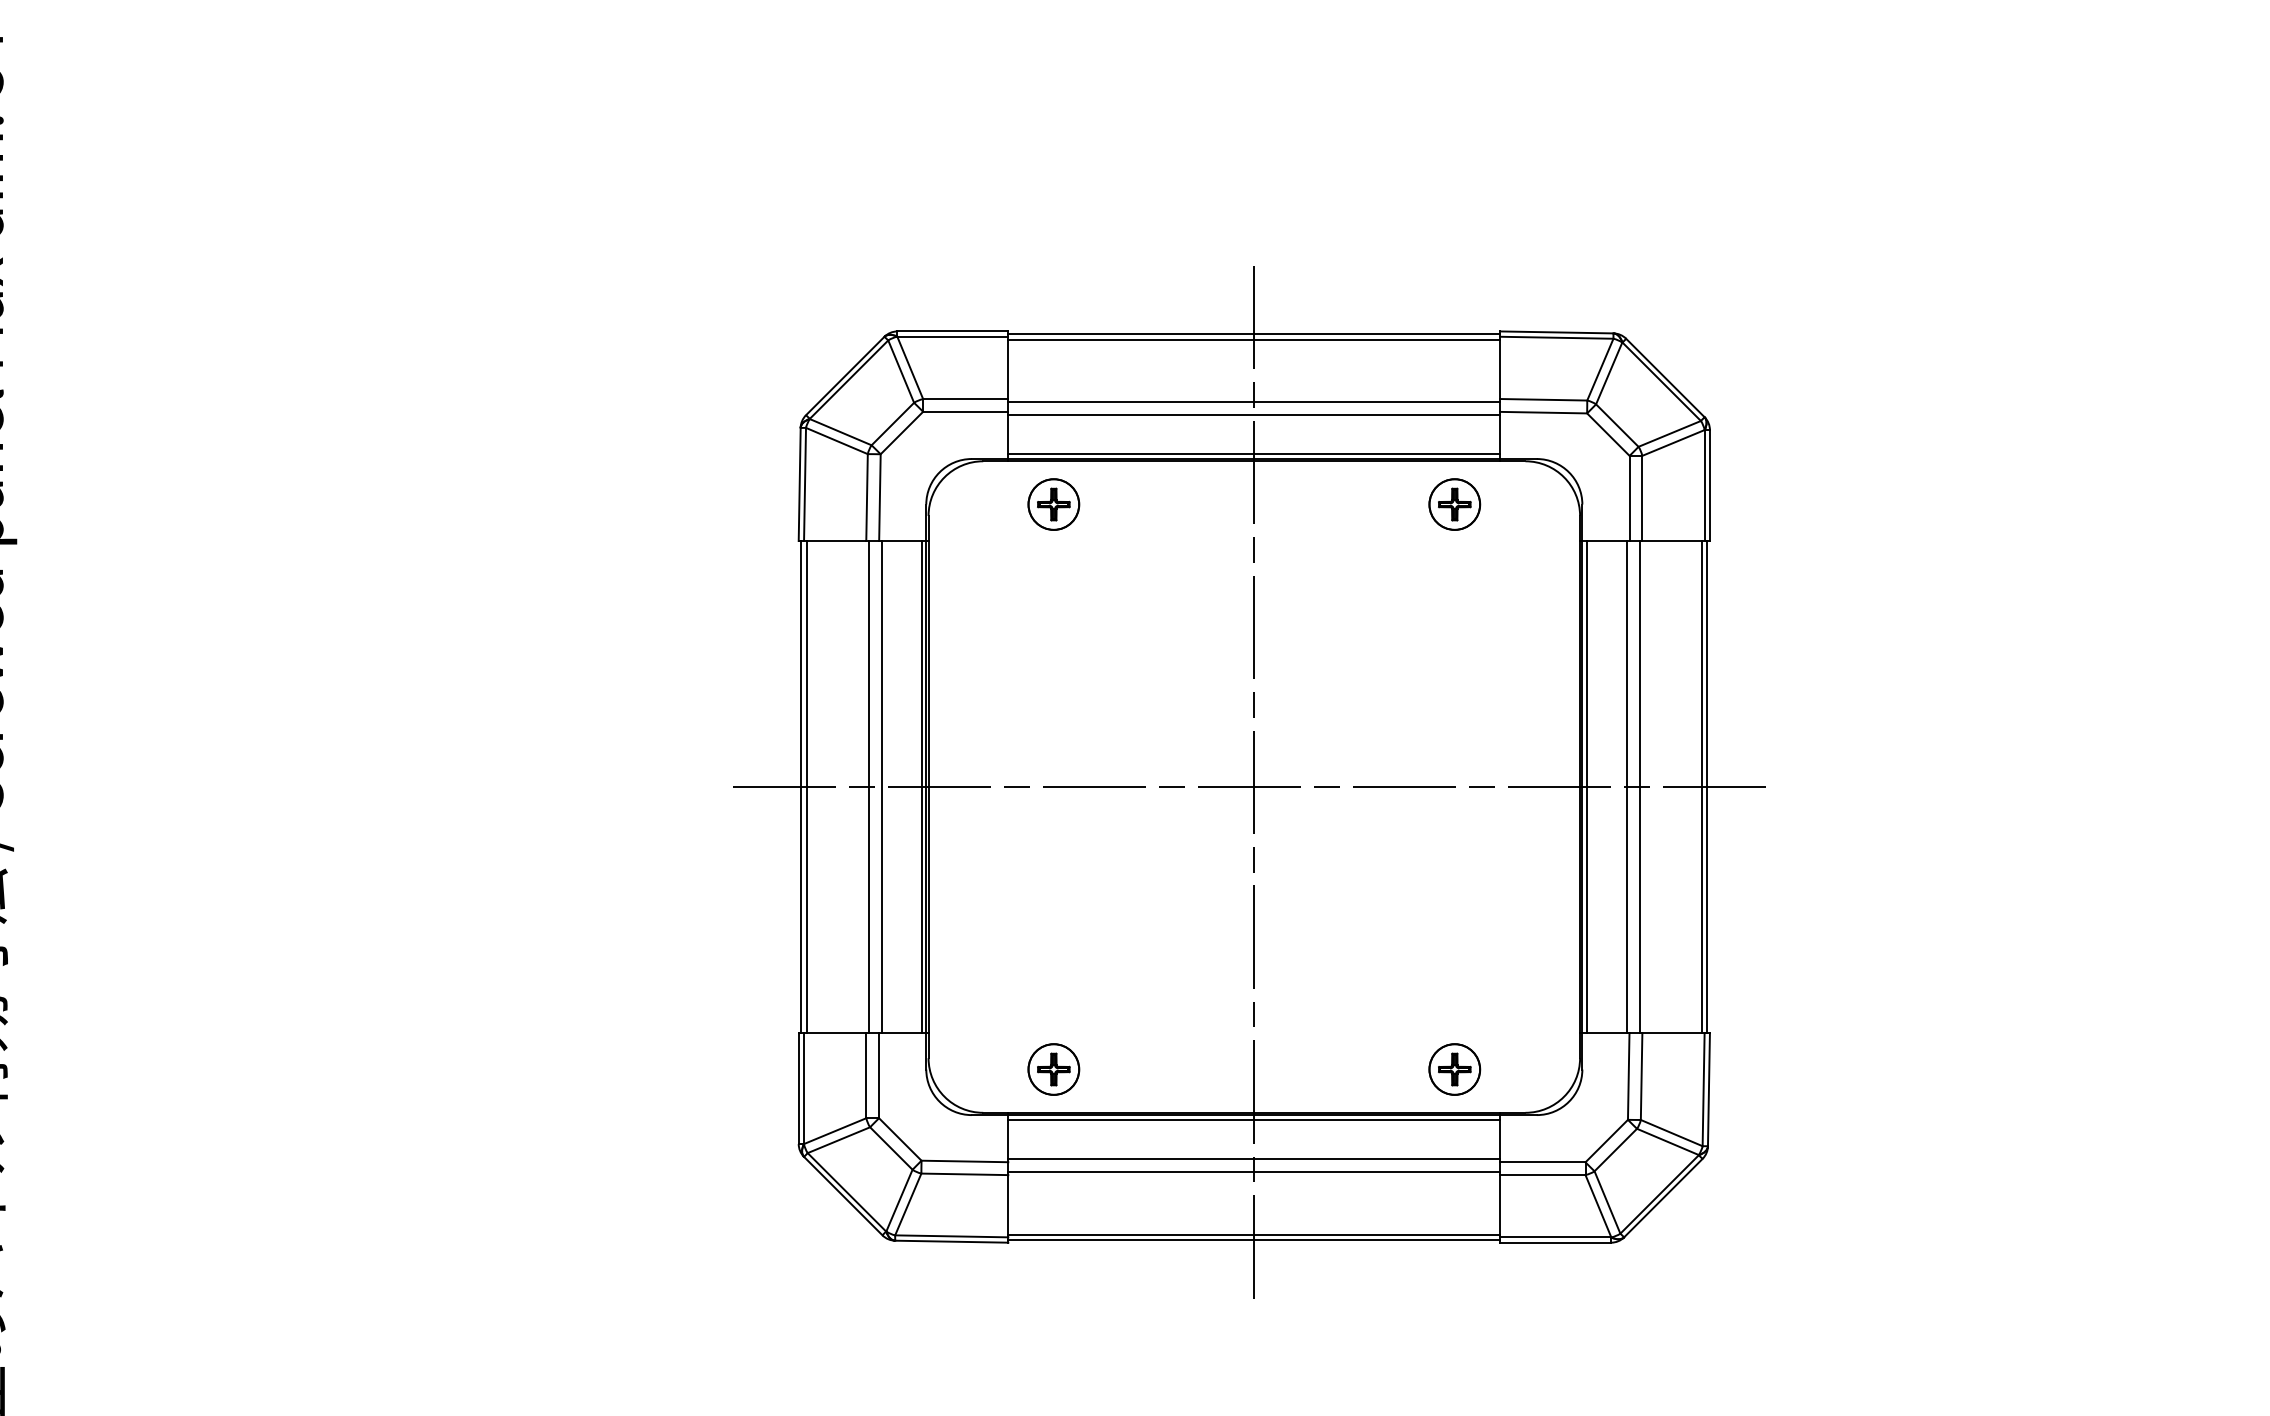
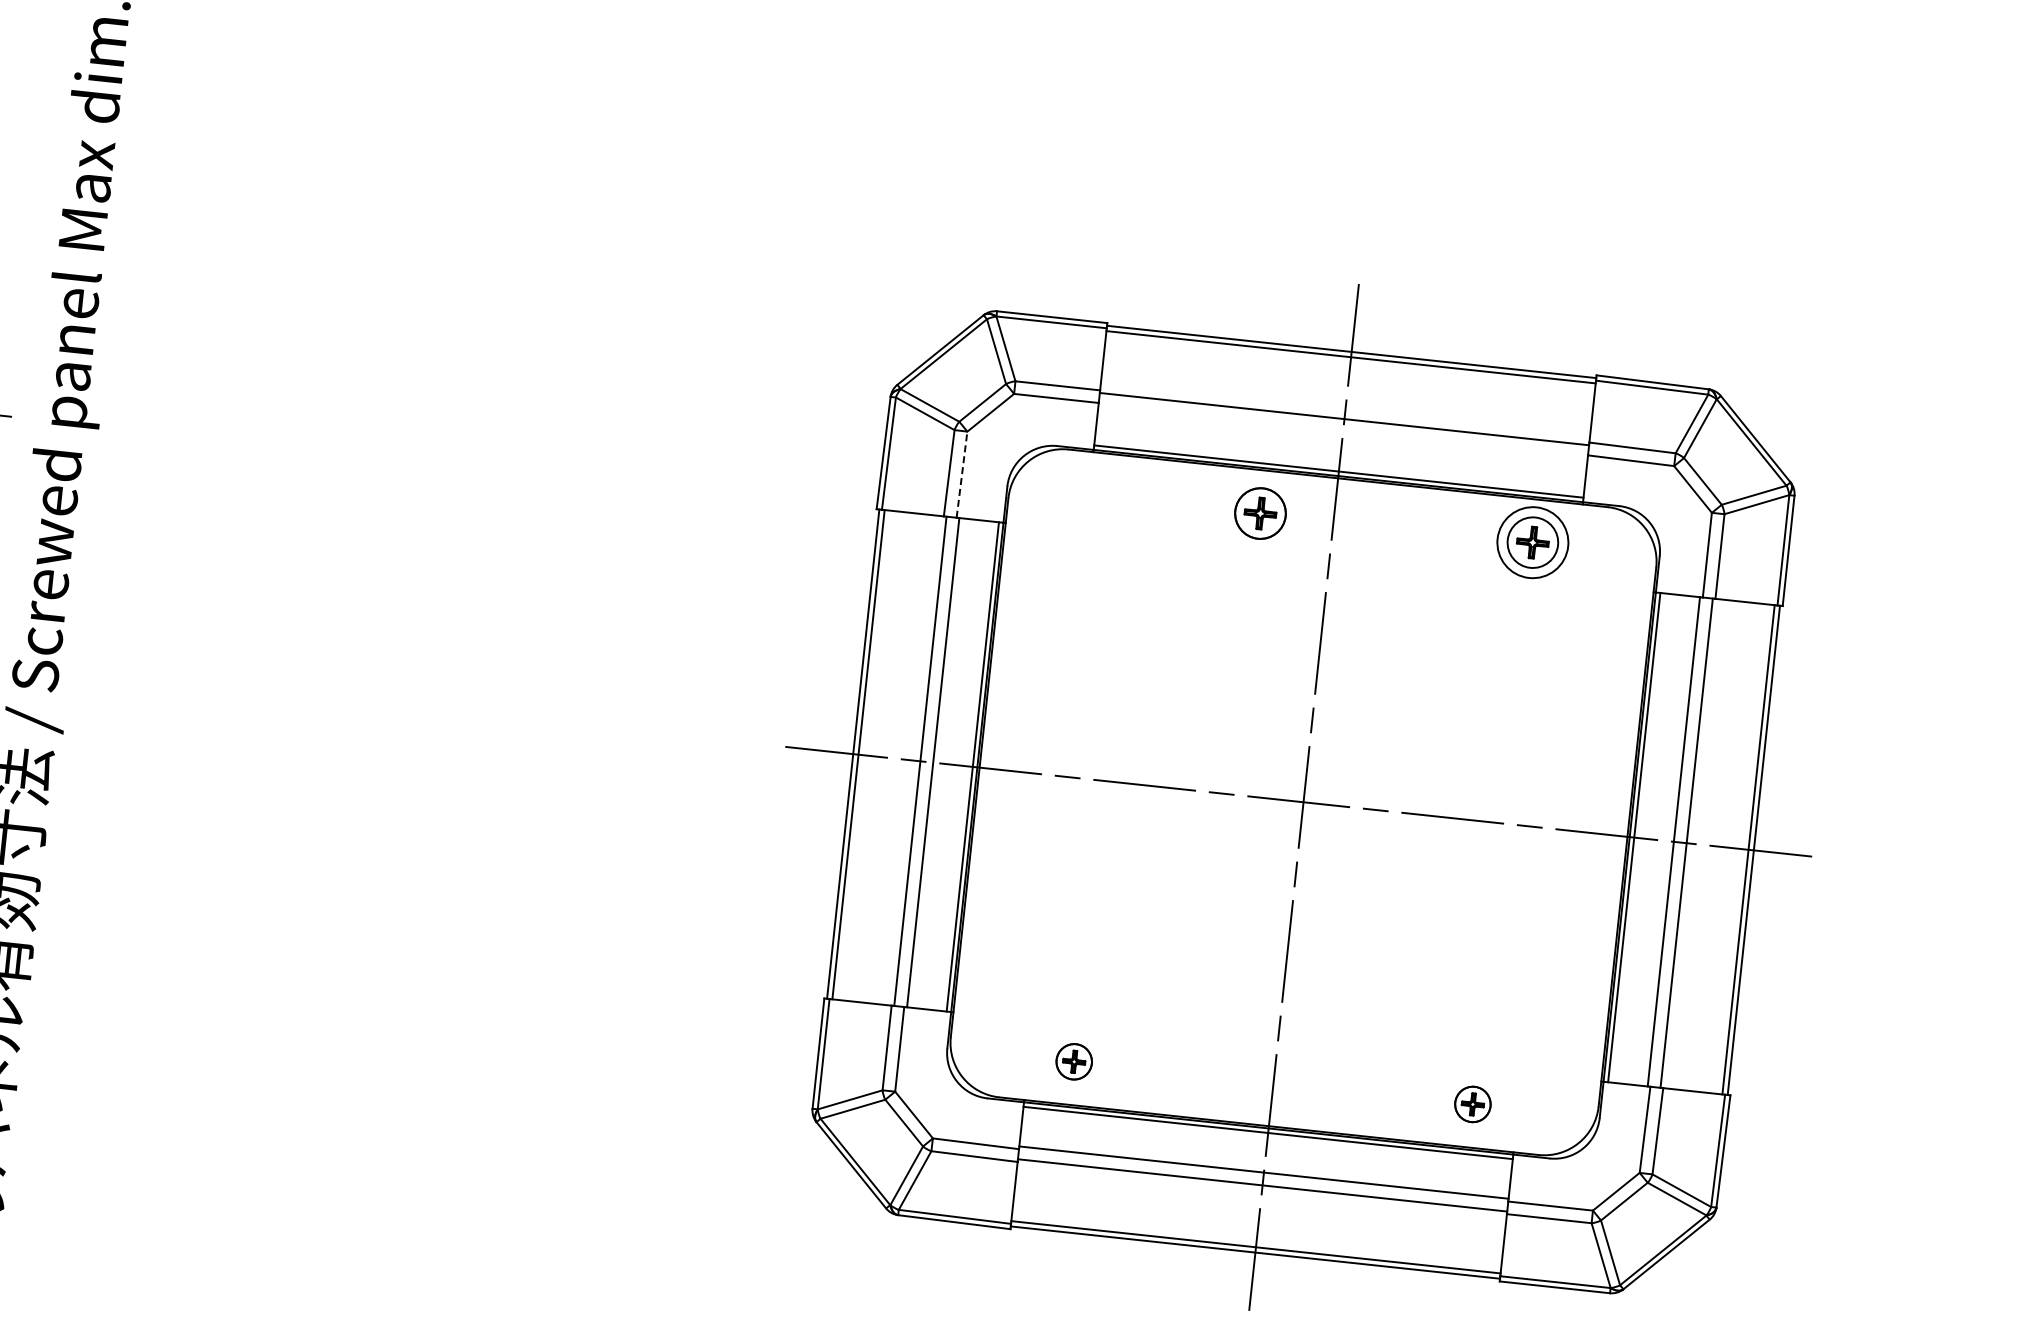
line: (1254, 414) -> (1343, 431), removed
line: (879, 497) -> (961, 474), solid -> dashed
part: (1053, 504) -> (1260, 513), moved
circle: (1454, 504) -> (1532, 542), size x1.4
part: (1053, 1069) -> (1073, 1061), size x0.7
part: (1454, 1069) -> (1472, 1104), size x0.7

